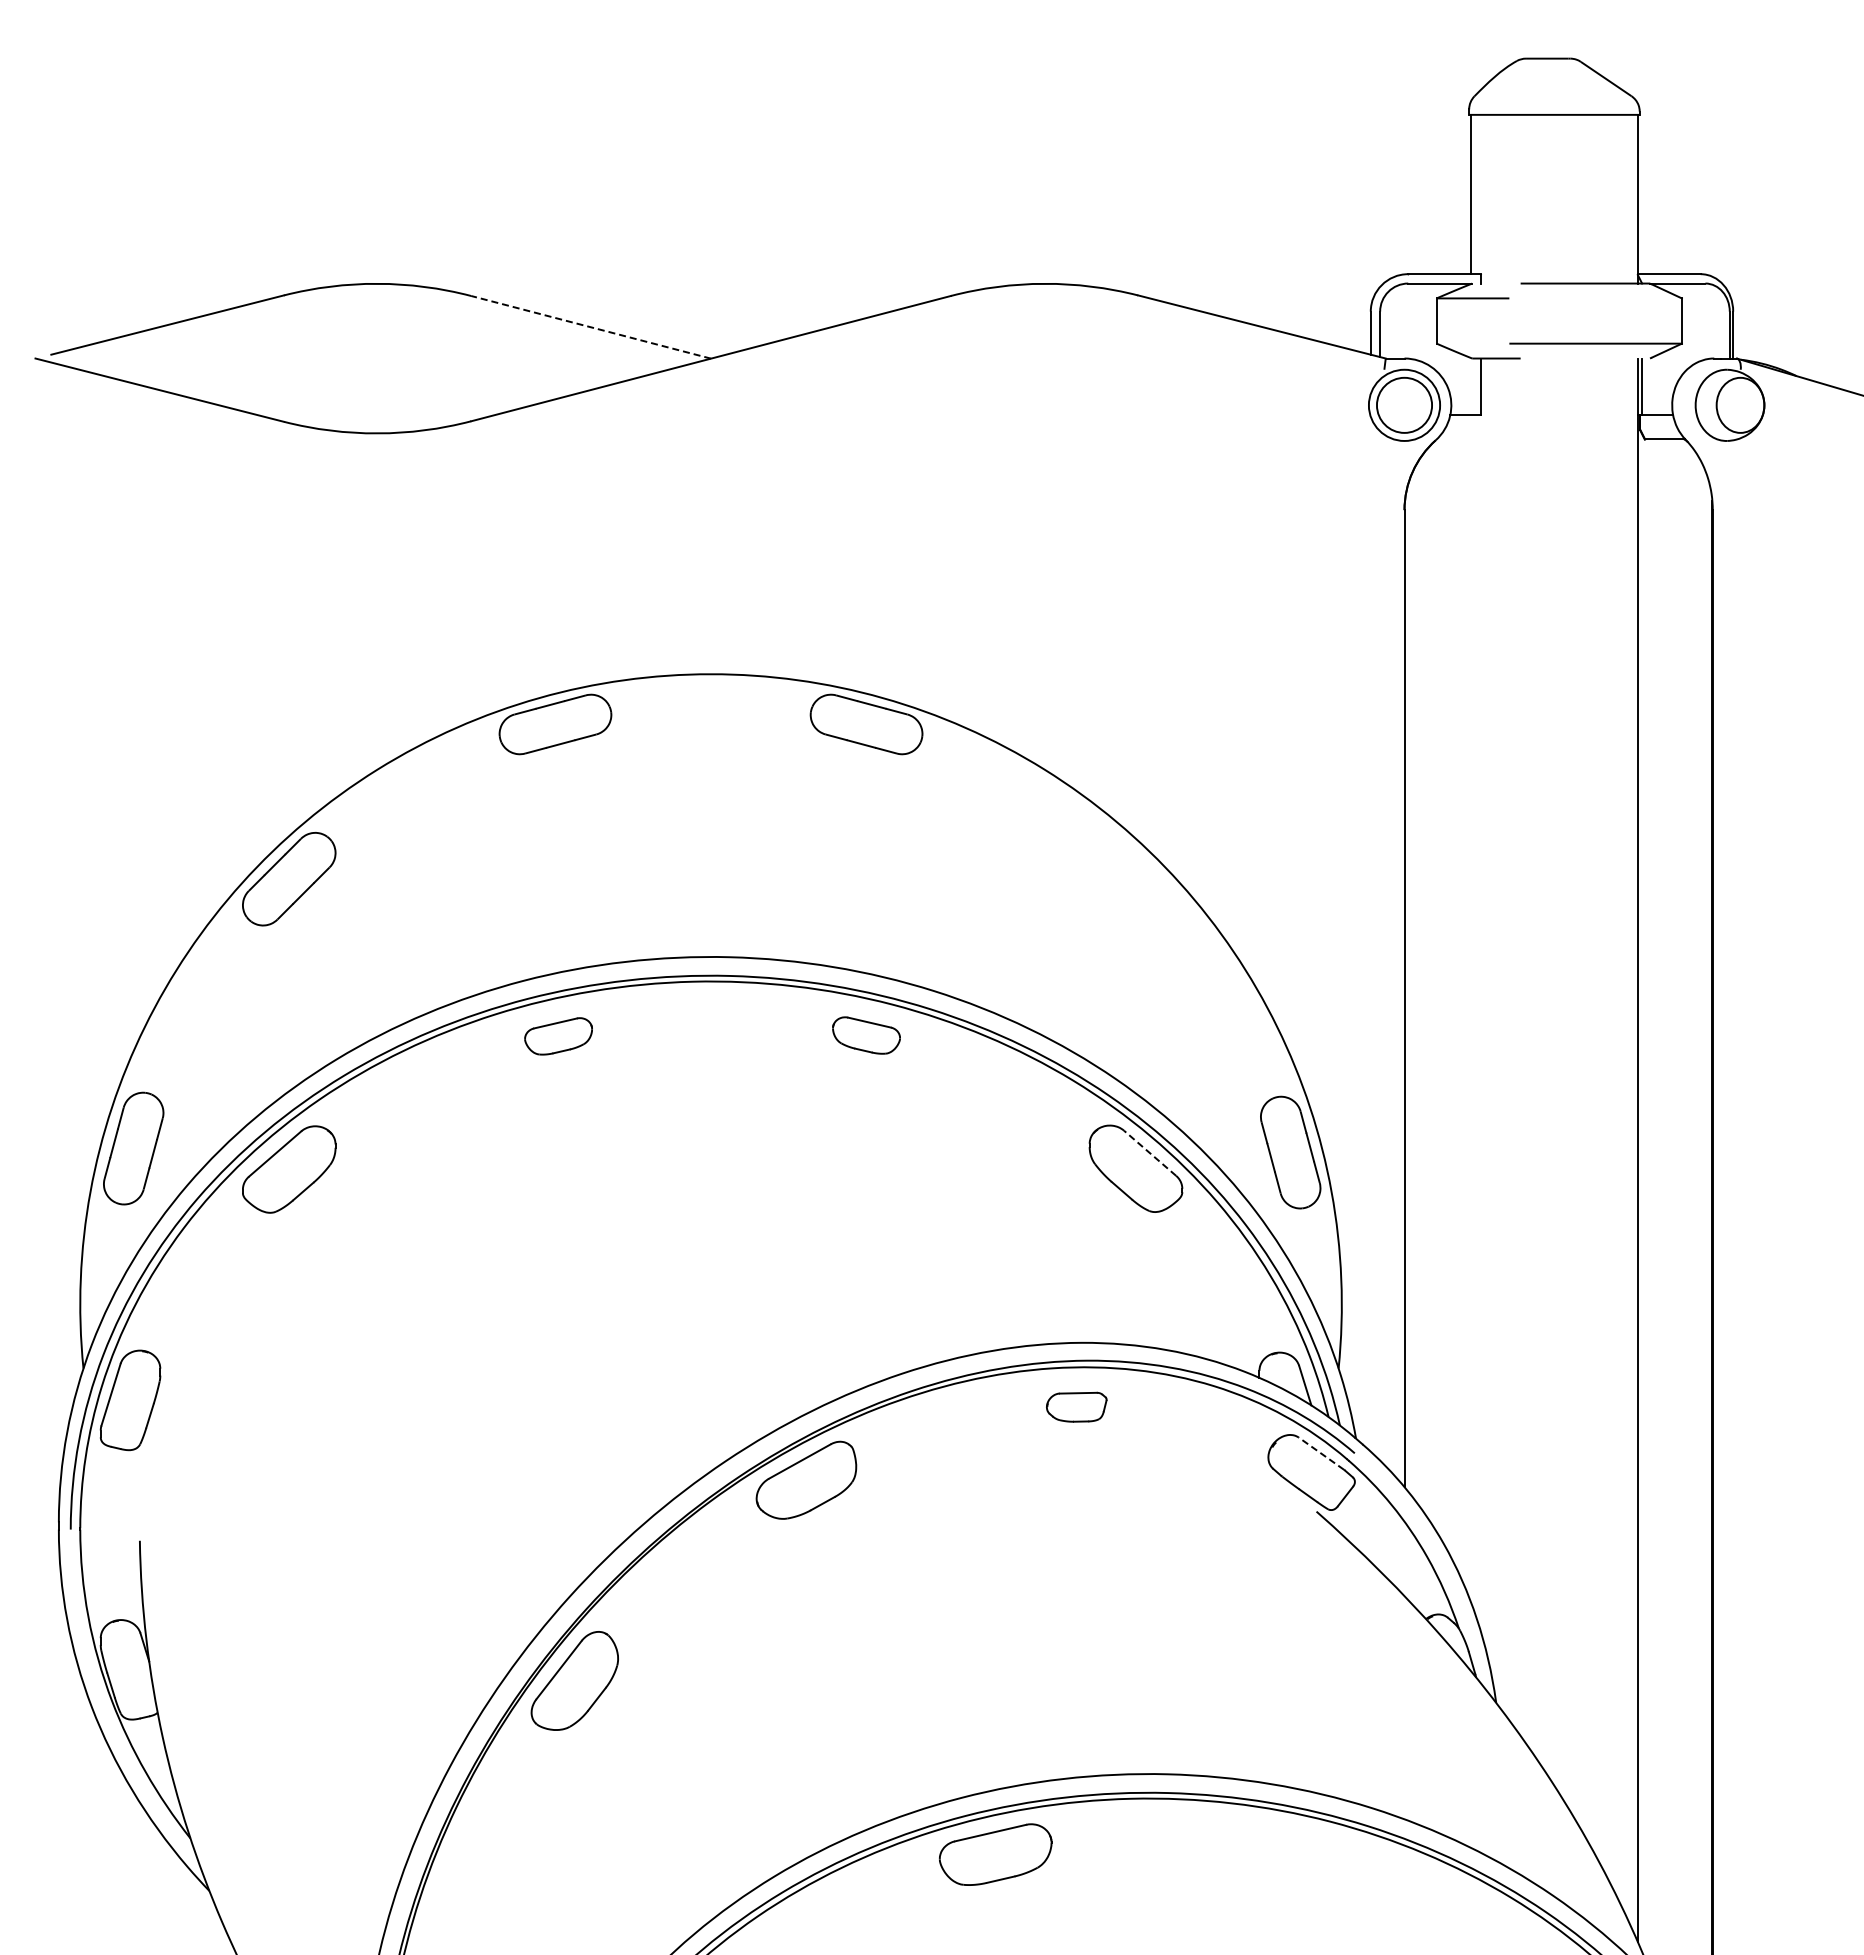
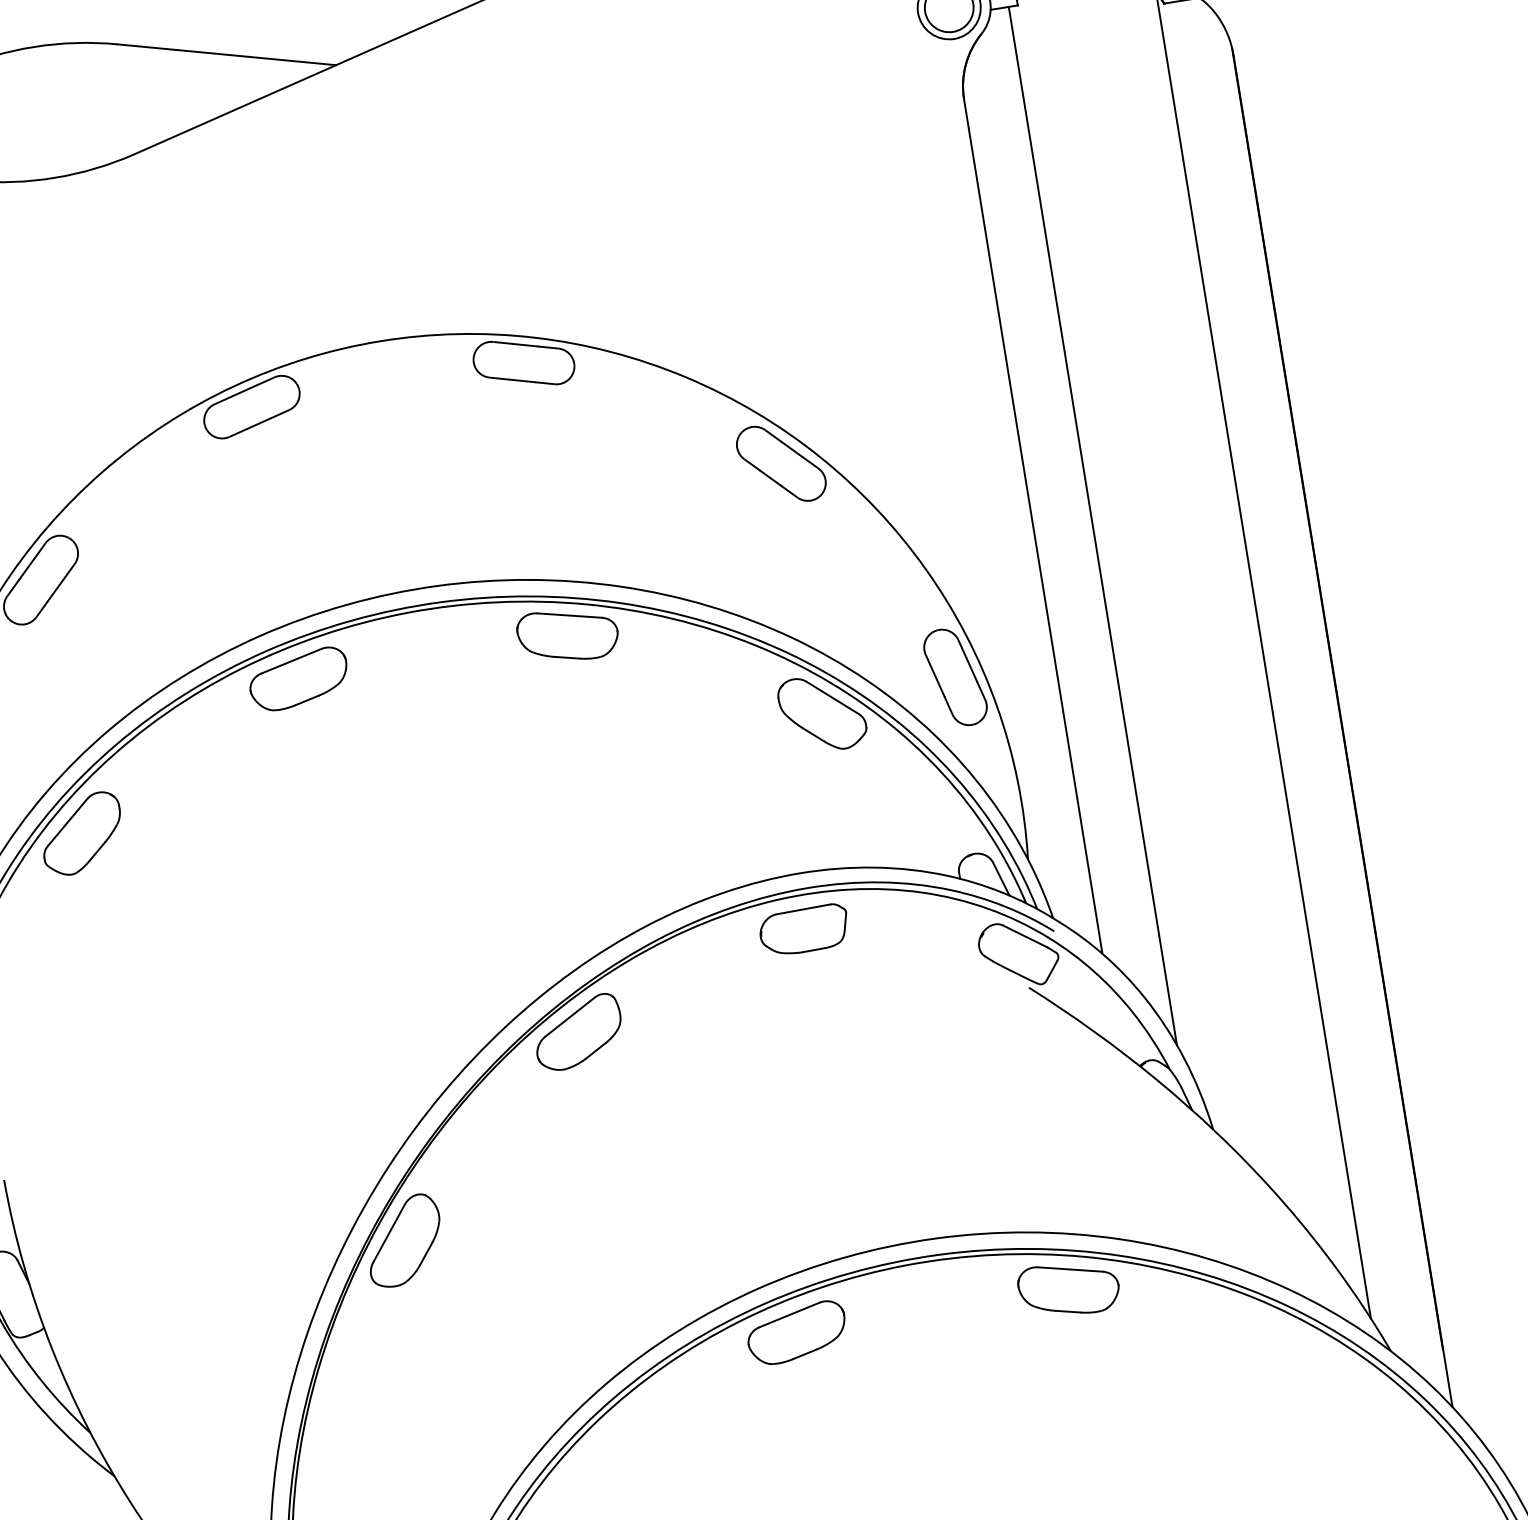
line: (591, 327) -> (227, 54), dashed -> solid
part: (1134, 883) -> (780, 464), added
line: (1471, 1008) -> (1093, 525), added
part: (866, 1035) -> (567, 635), size x1.67
part: (558, 1036) -> (298, 679), size x1.67
line: (1150, 1153) -> (833, 698), dashed -> solid
part: (1076, 1407) -> (804, 930), size x1.67
line: (1321, 1453) -> (1025, 936), dashed -> solid
part: (1306, 1854) -> (1068, 1288), added

